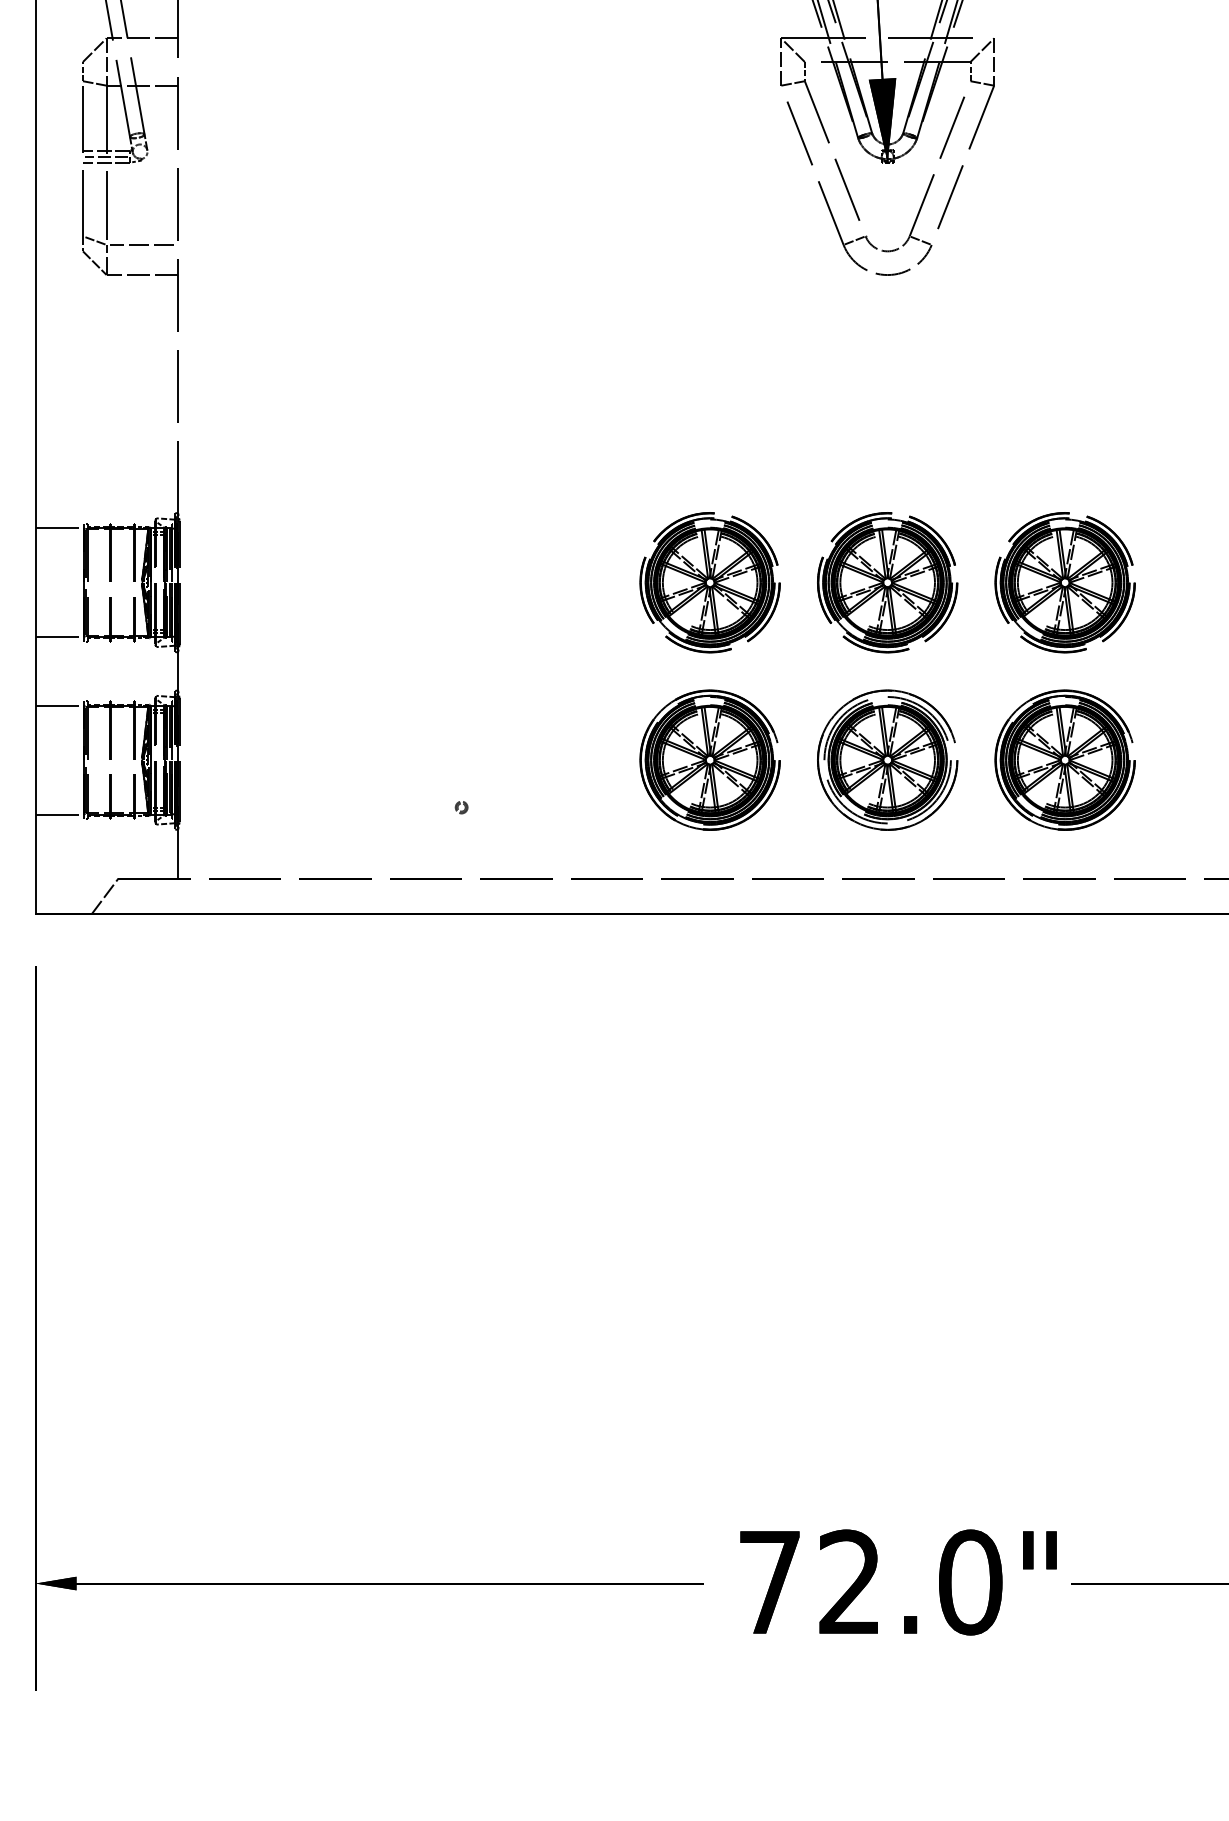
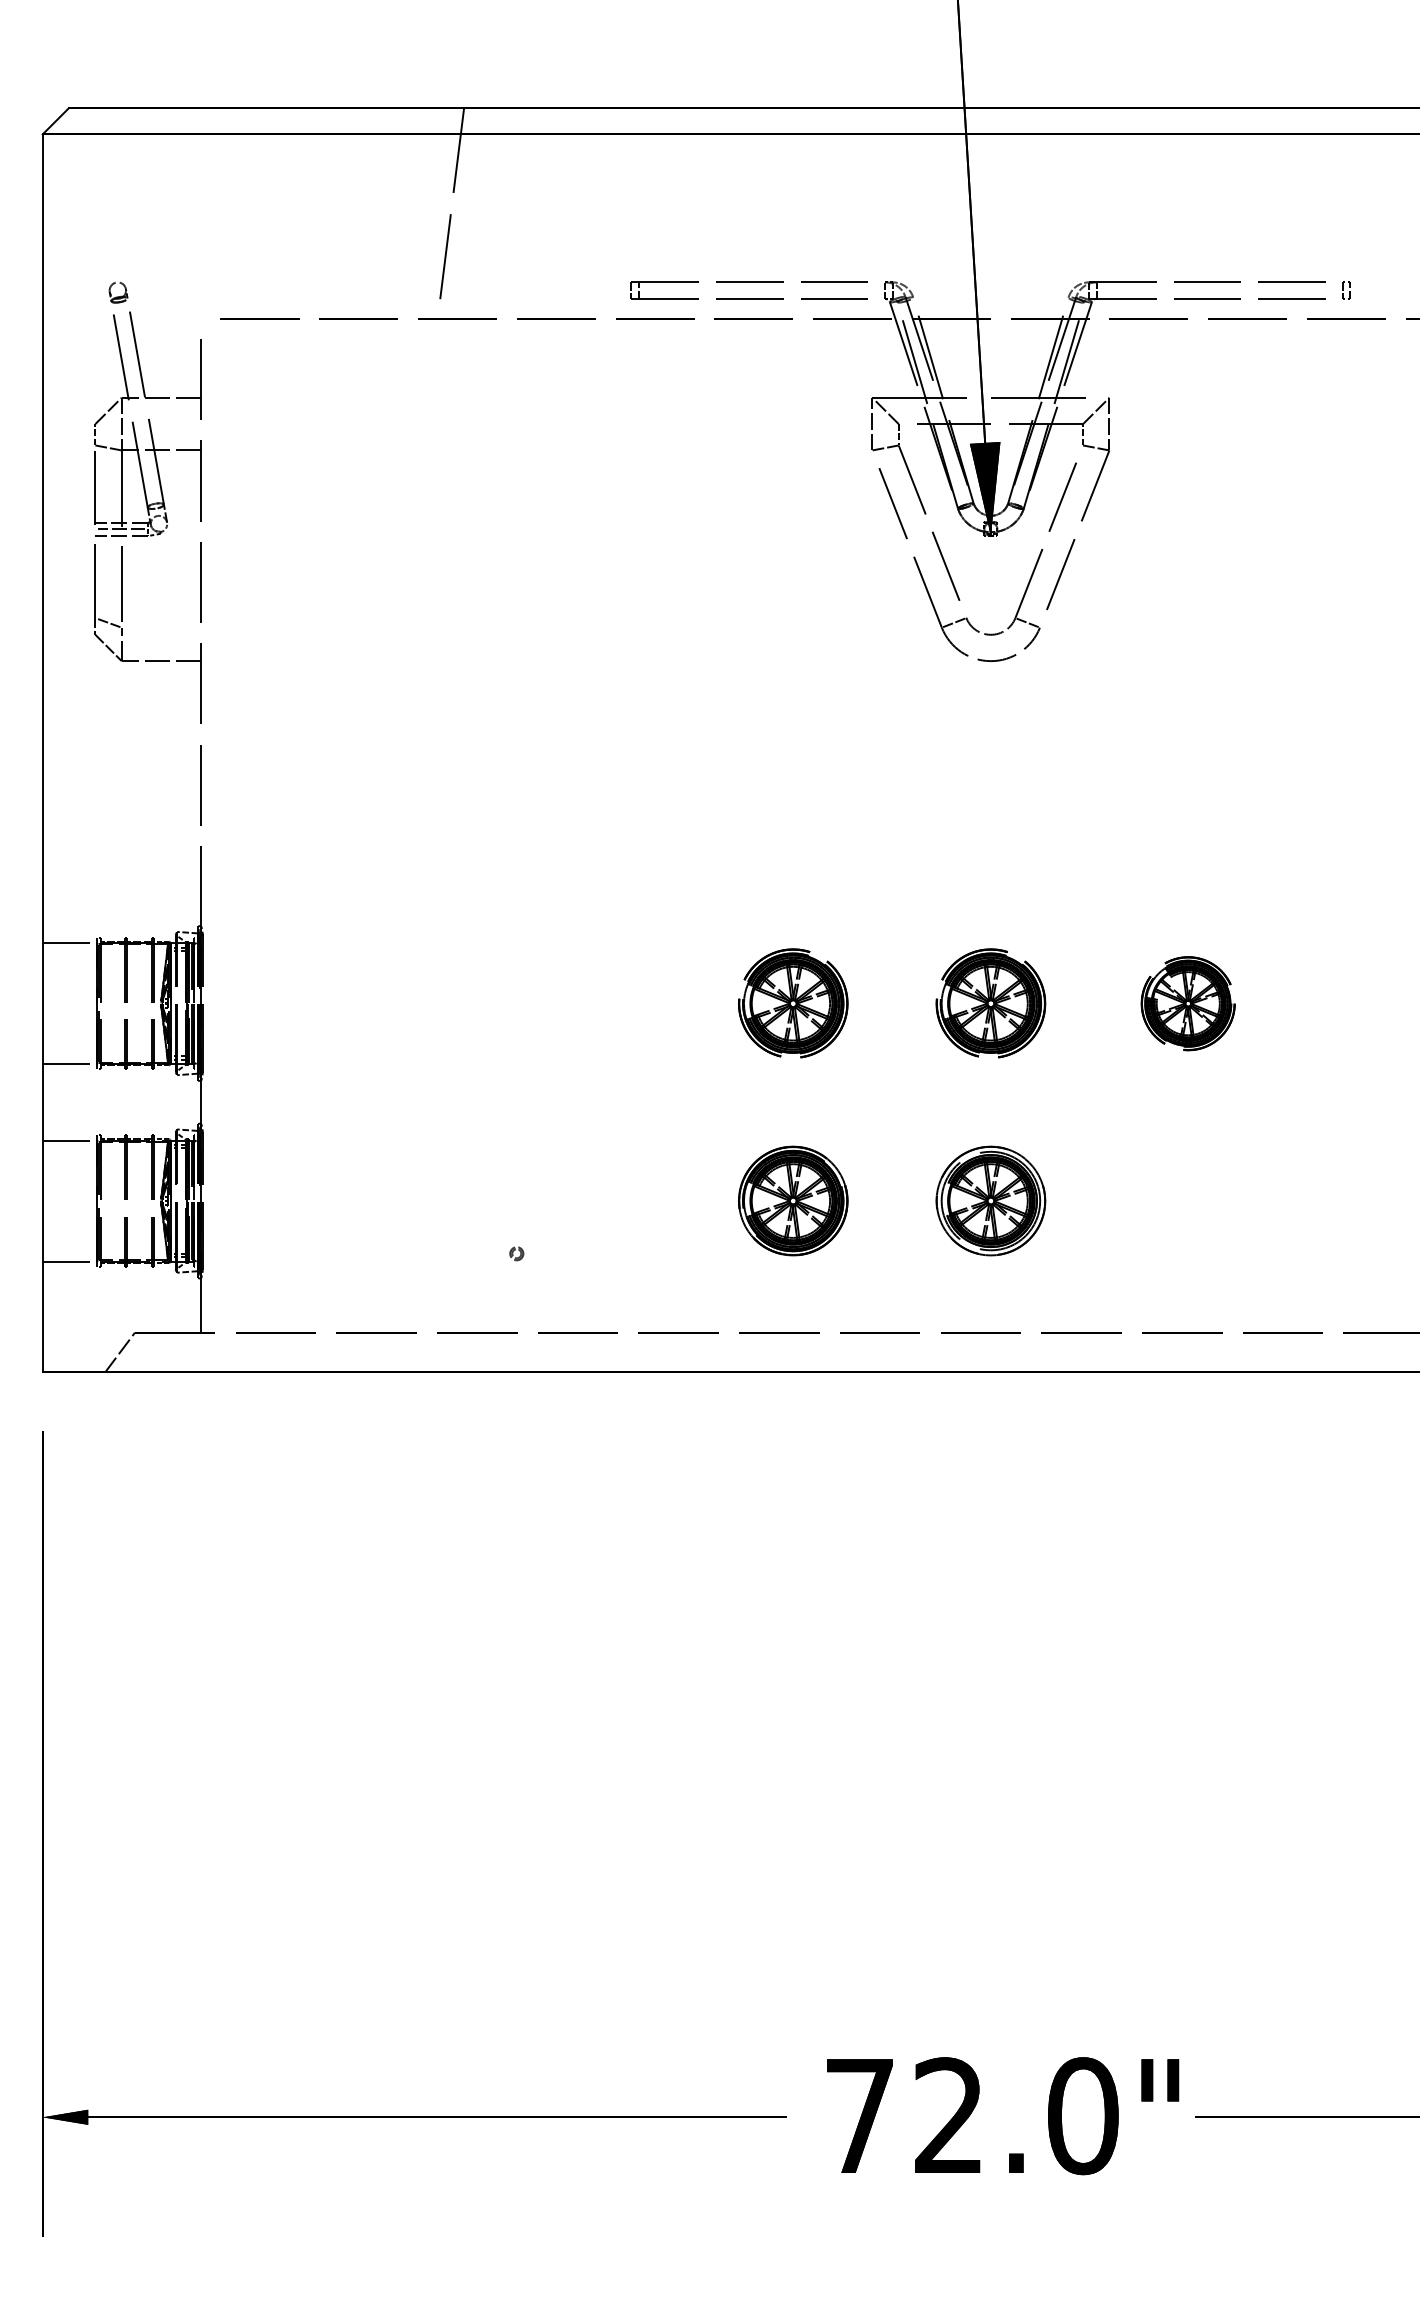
line: (141, 244) -> (160, 627), removed
part: (709, 582) -> (792, 1003), size x0.7
part: (887, 582) -> (990, 1003), size x0.7
part: (1064, 582) -> (1187, 1003), size x0.6
part: (709, 759) -> (792, 1200), size x0.7
part: (887, 759) -> (990, 1200), size x0.7
part: (1064, 759) -> (1187, 1200), removed

